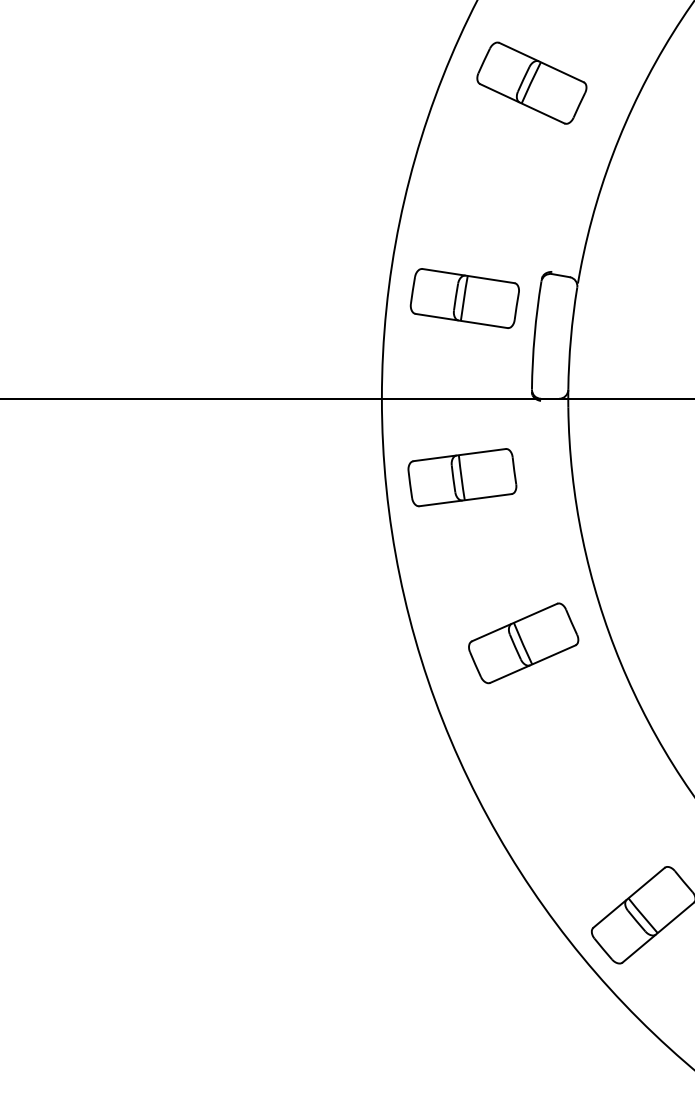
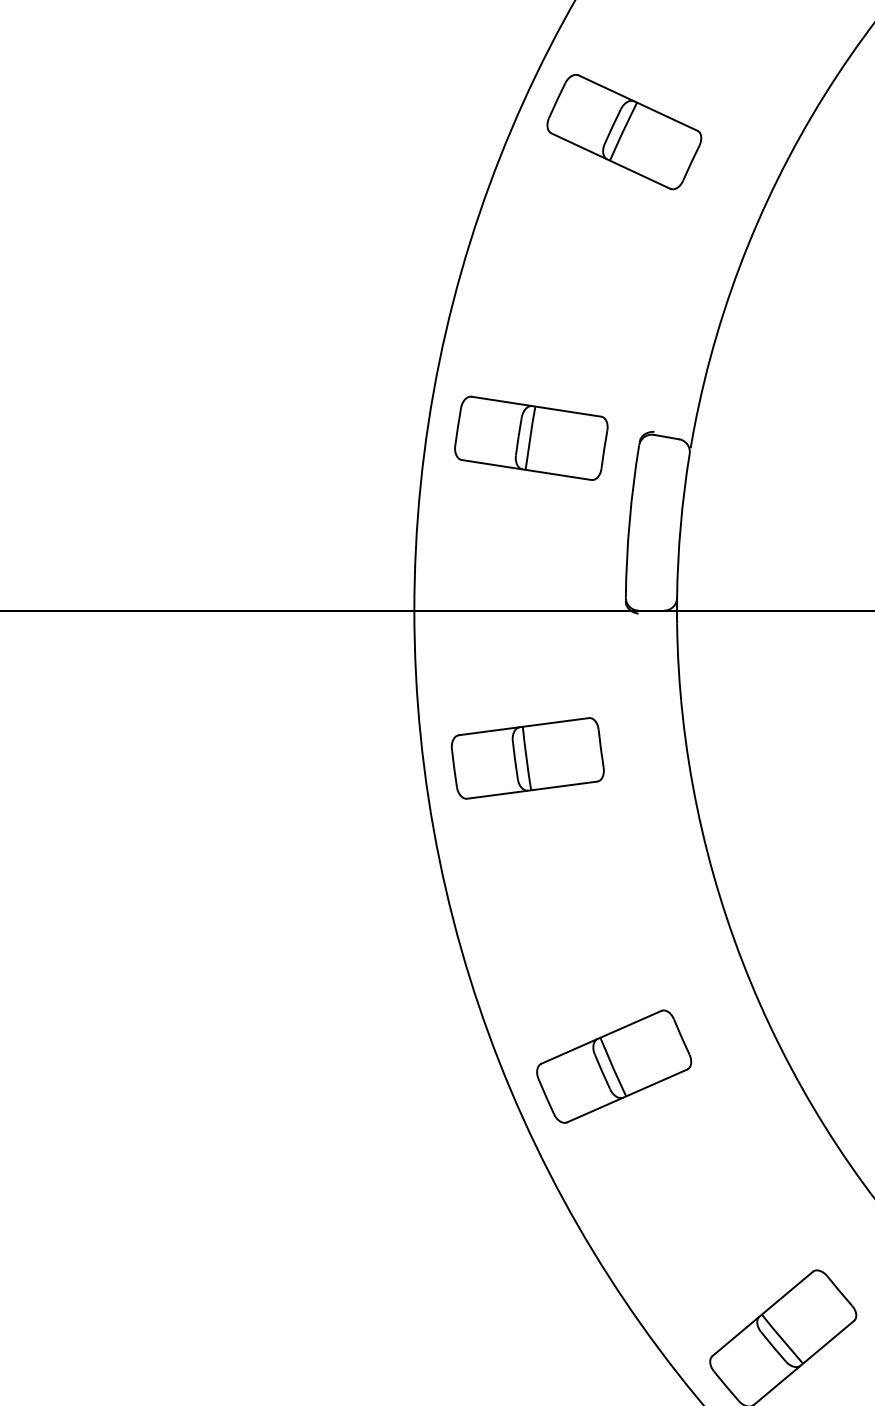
part: (531, 82) -> (623, 131), moved
part: (464, 298) -> (530, 438), moved
part: (462, 477) -> (527, 758), moved
part: (523, 643) -> (613, 1066), moved

